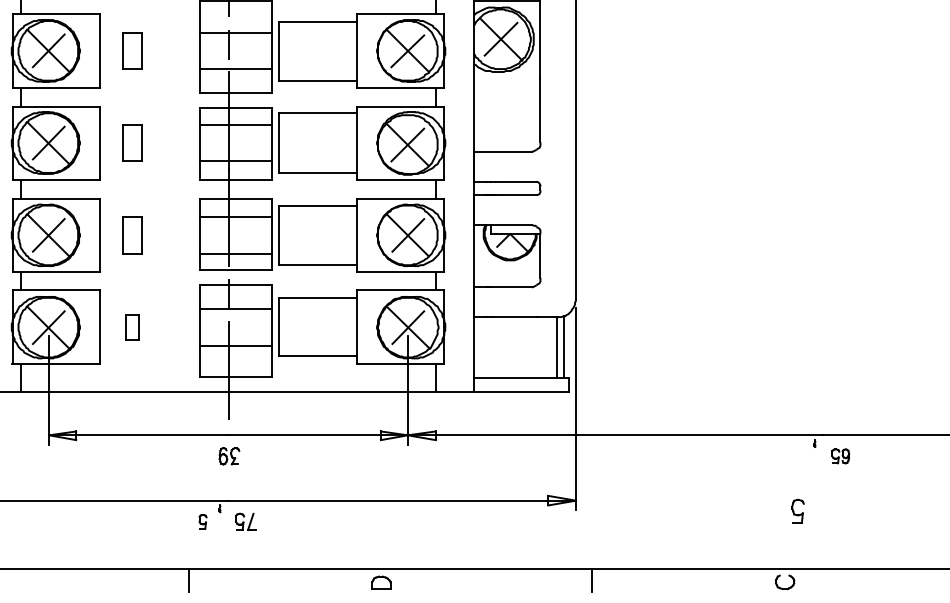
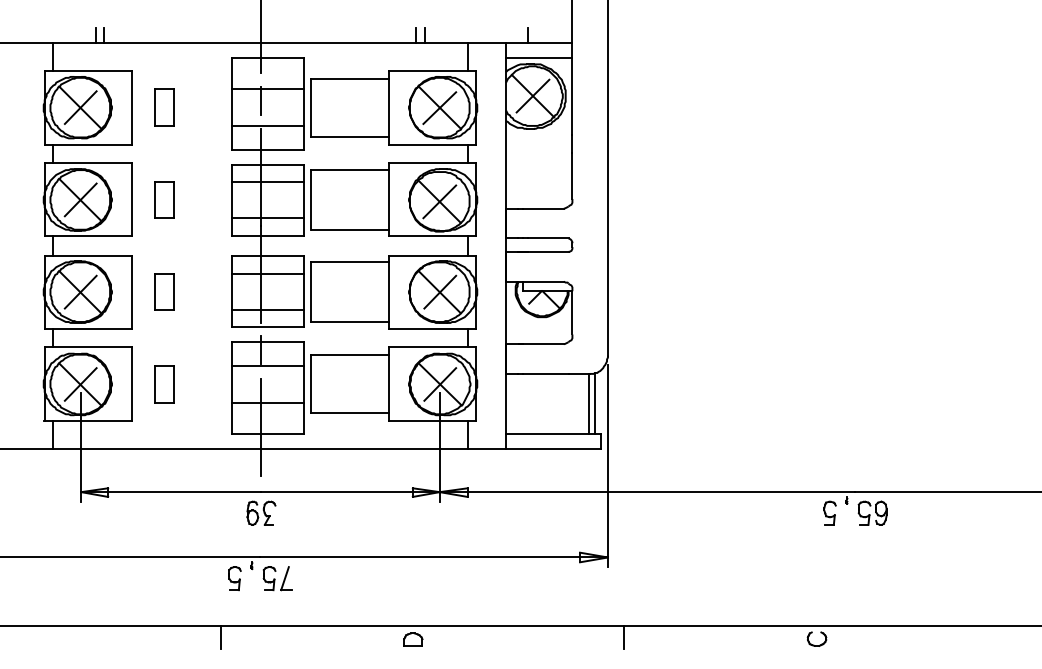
part: (132, 327) -> (164, 384), size x1.43
part: (229, 455) -> (261, 512), size x1.43
part: (840, 455) -> (872, 512), size x1.67
part: (797, 510) -> (829, 512), moved
part: (202, 521) -> (234, 578), size x1.67
part: (245, 521) -> (277, 578), size x1.43

